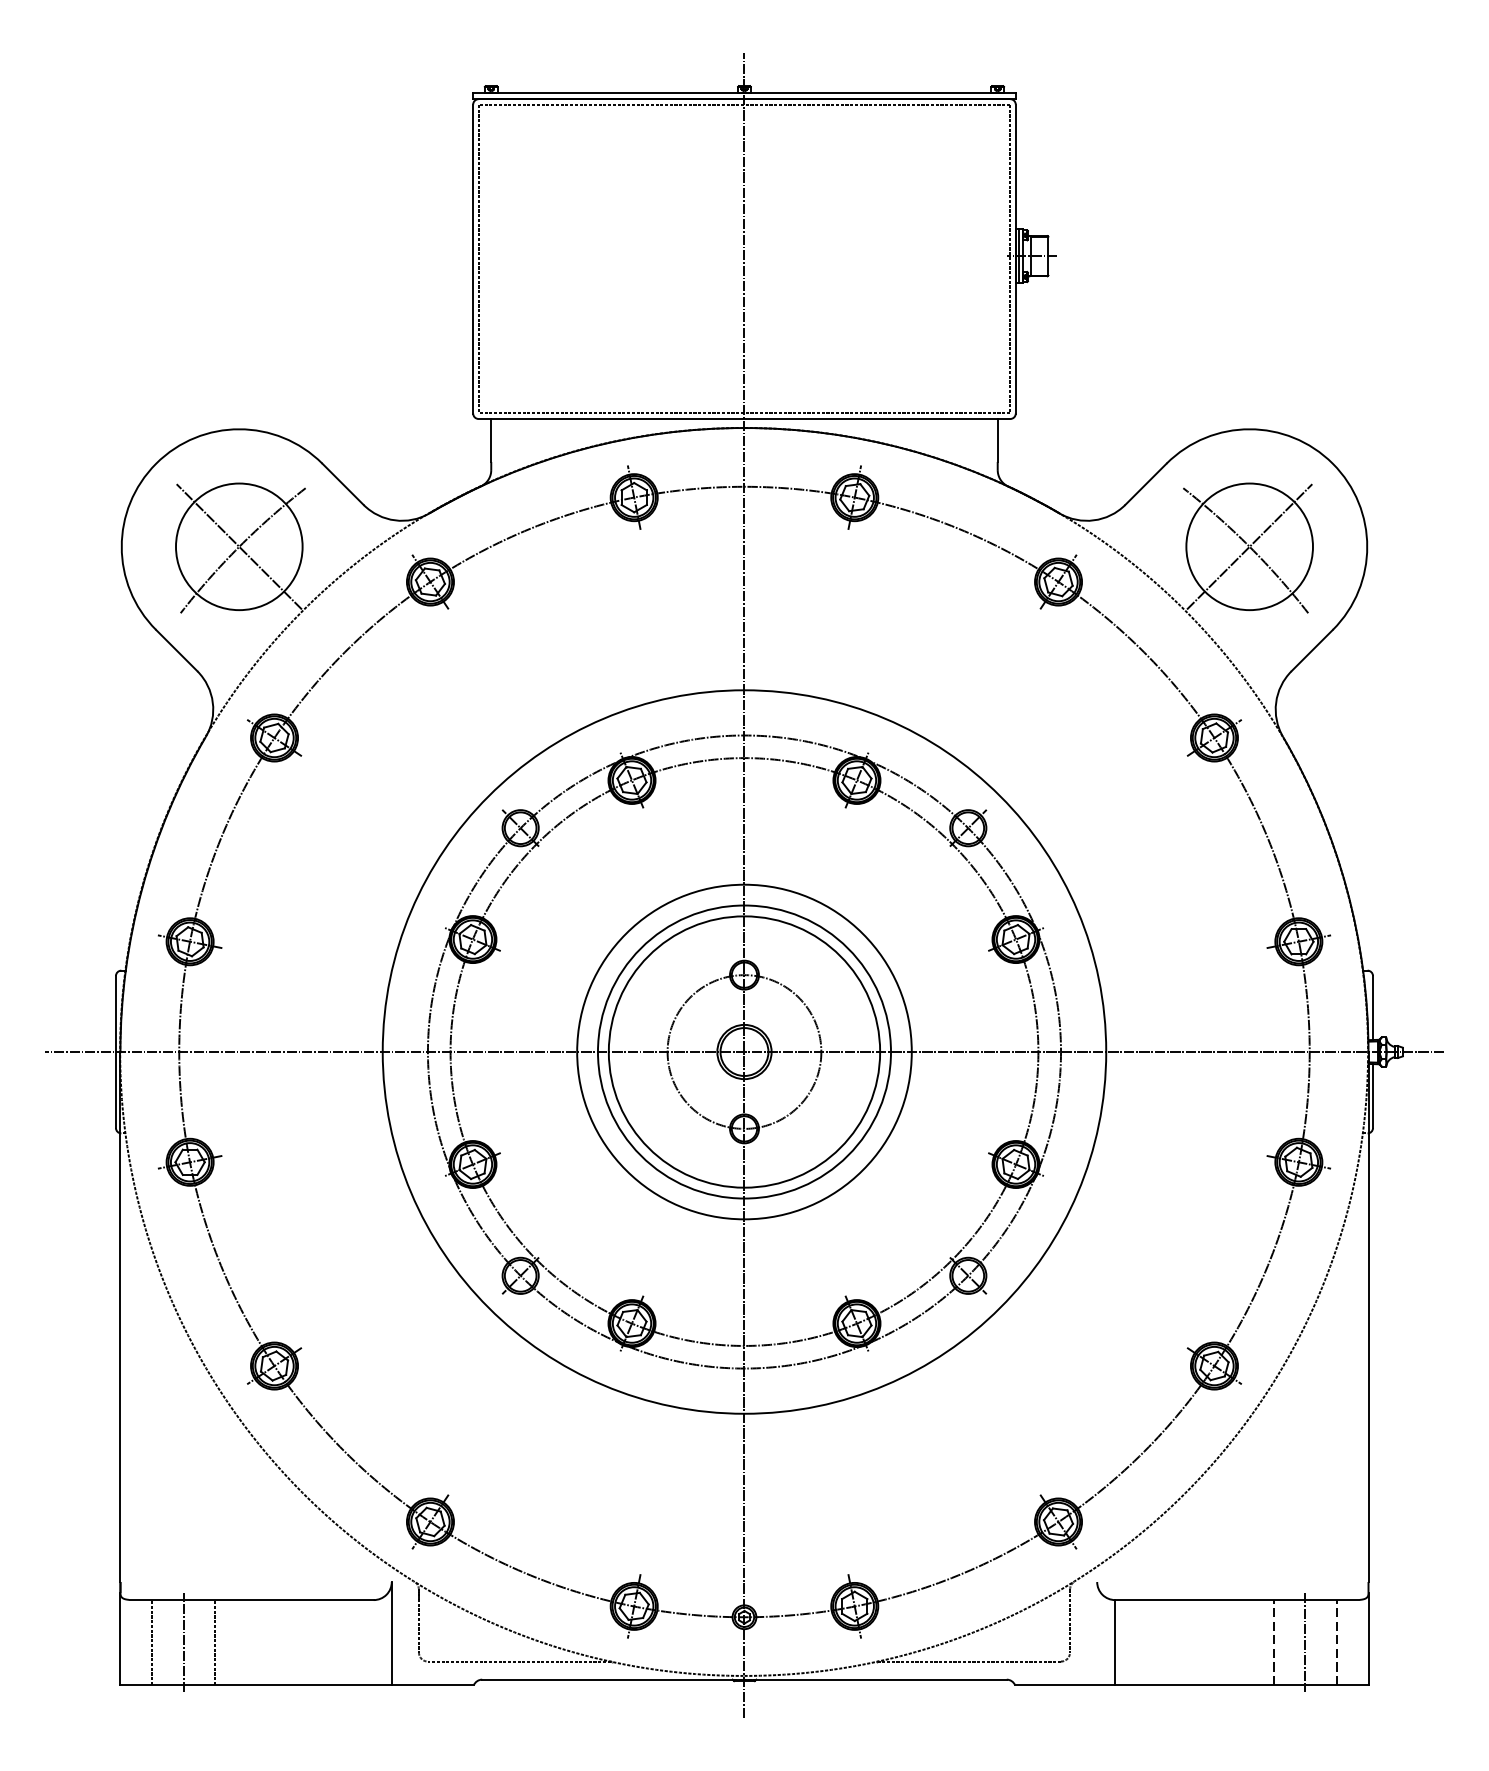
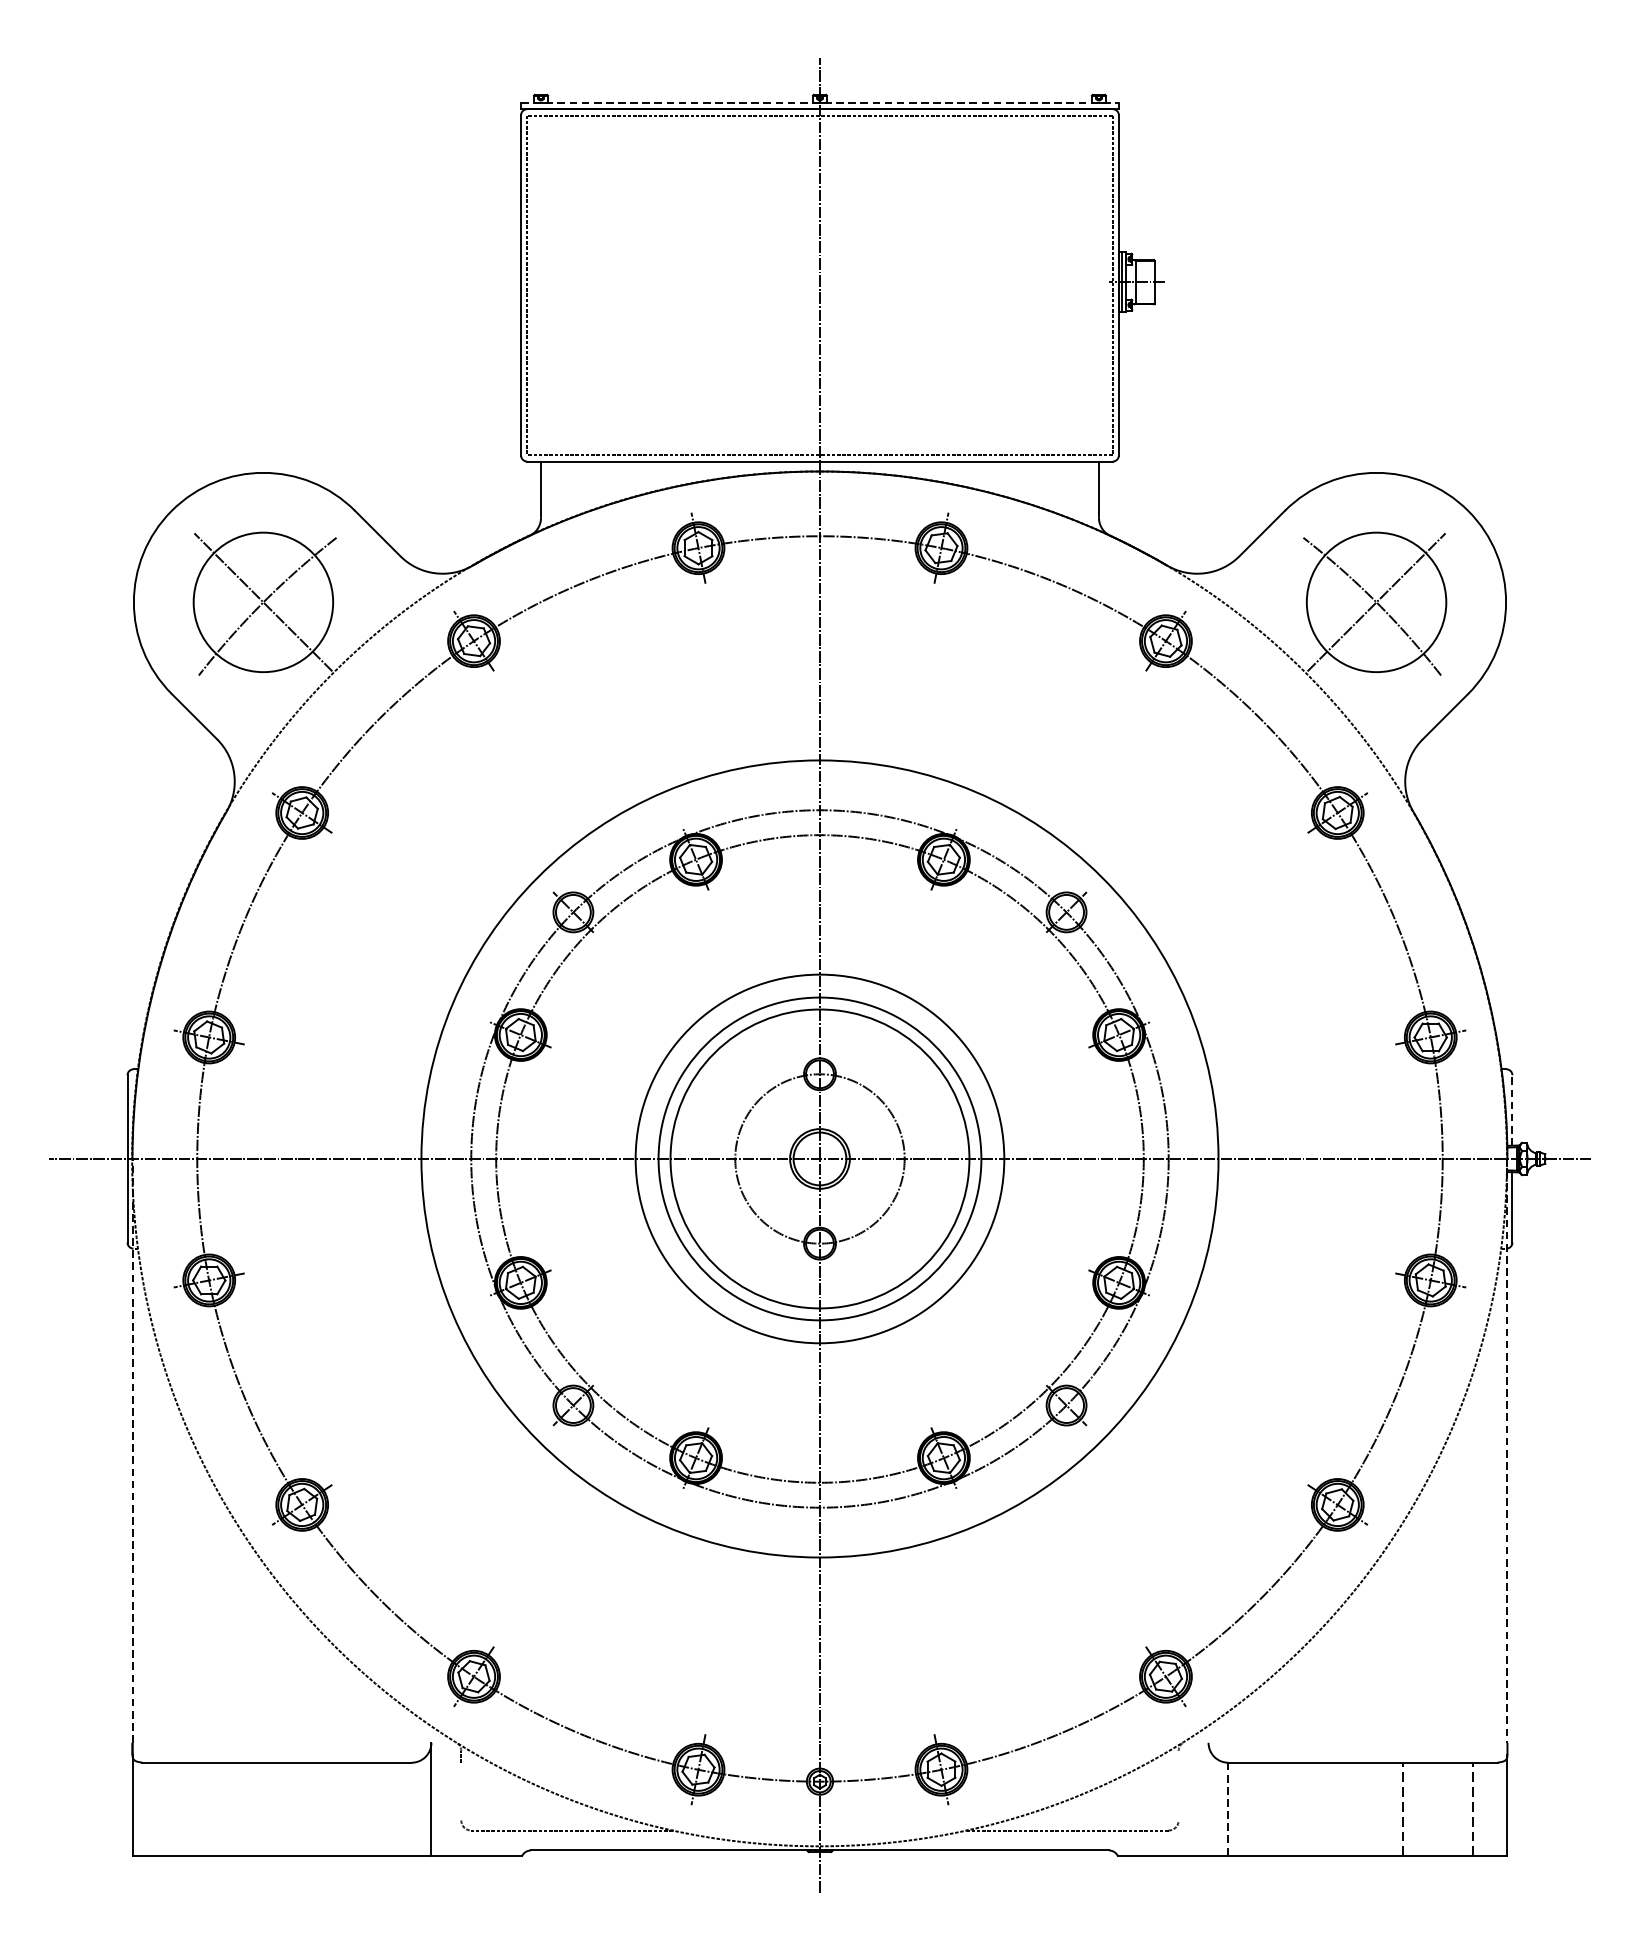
line: (744, 93) -> (820, 102), solid -> dashed
line: (1373, 1008) -> (1512, 1111), solid -> dashed
line: (120, 1317) -> (132, 1451), solid -> dashed
line: (1368, 1317) -> (1507, 1451), solid -> dashed
line: (418, 1620) -> (460, 1785), removed
line: (1070, 1620) -> (1179, 1785), removed
line: (152, 1642) -> (167, 1809), removed
line: (183, 1642) -> (201, 1809), removed
line: (215, 1642) -> (237, 1809), removed
line: (1115, 1642) -> (1228, 1809), solid -> dashed
line: (1305, 1642) -> (1438, 1809), removed

